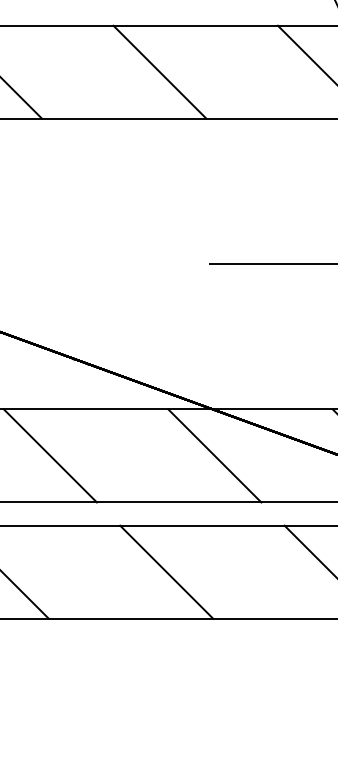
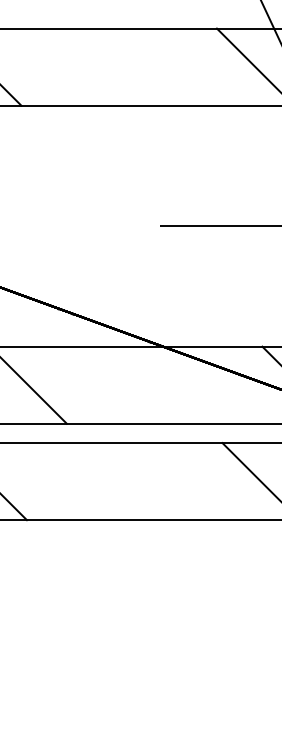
line: (159, 71) -> (118, 66), removed
line: (214, 455) -> (164, 384), removed
line: (166, 572) -> (124, 481), removed

